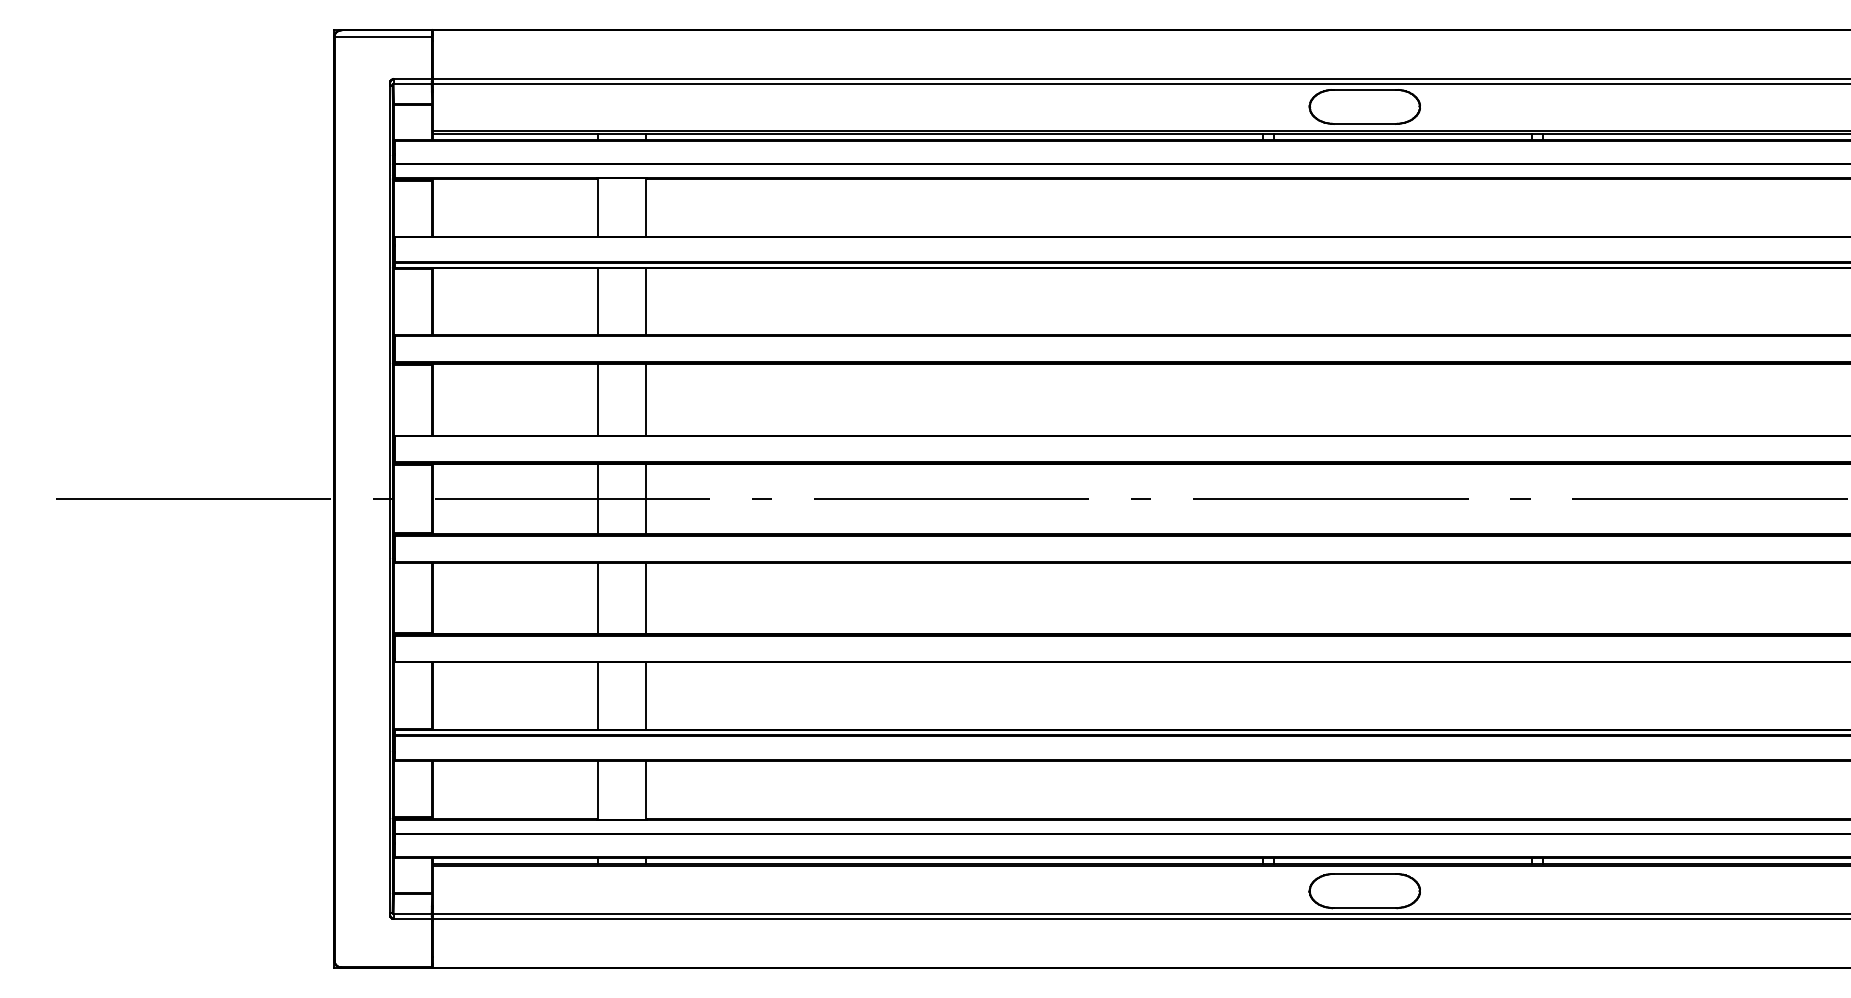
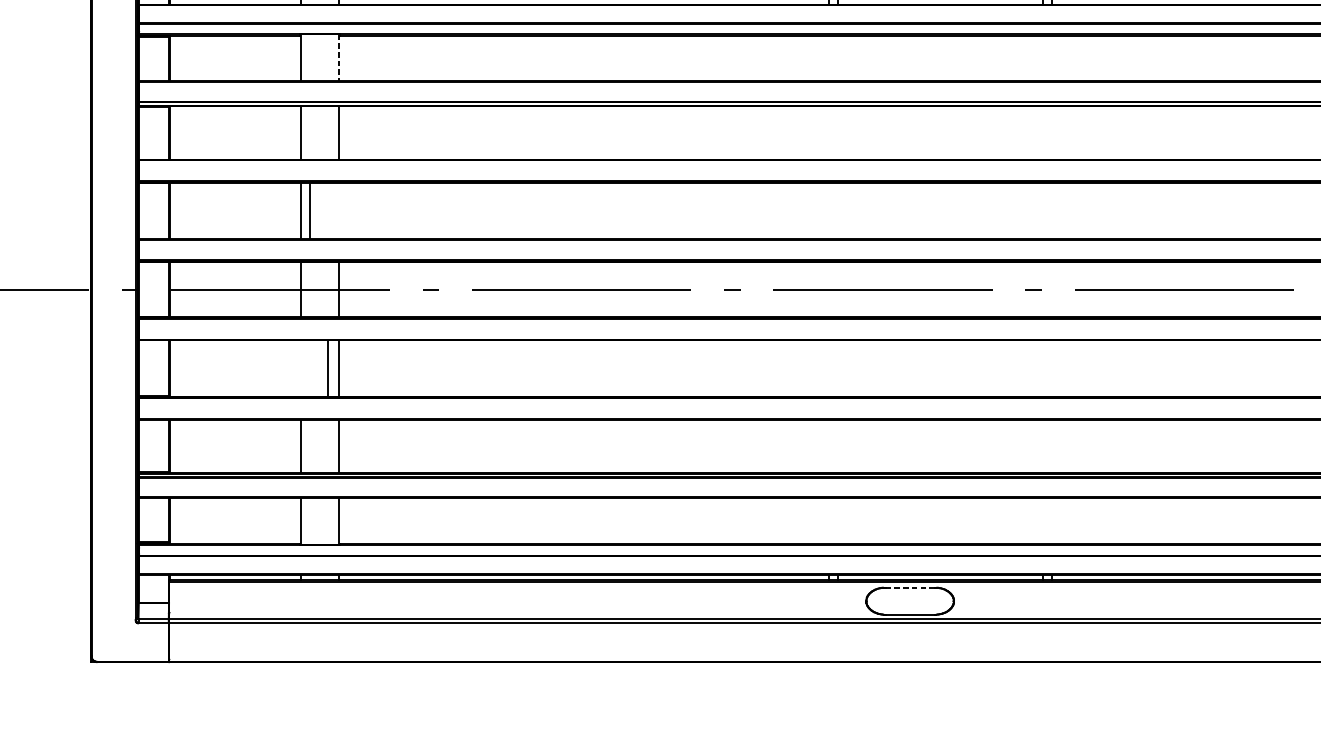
line: (646, 207) -> (339, 58), solid -> dashed
line: (646, 399) -> (310, 210), moved
line: (598, 597) -> (328, 367), moved
line: (1365, 874) -> (910, 588), solid -> dashed

